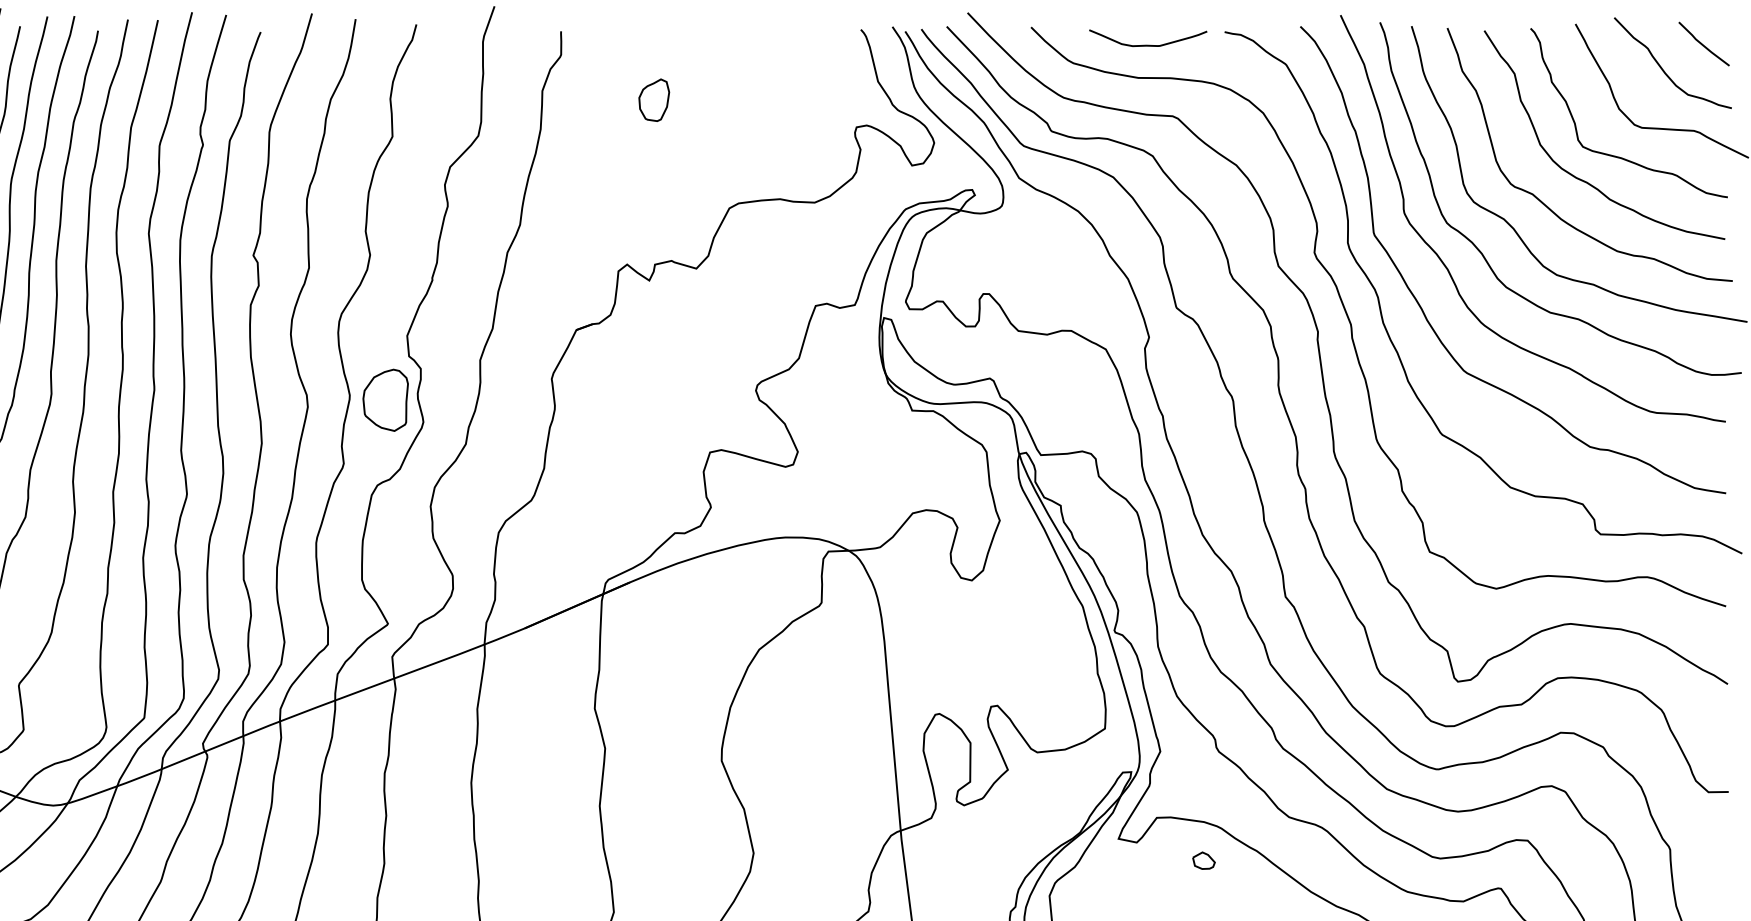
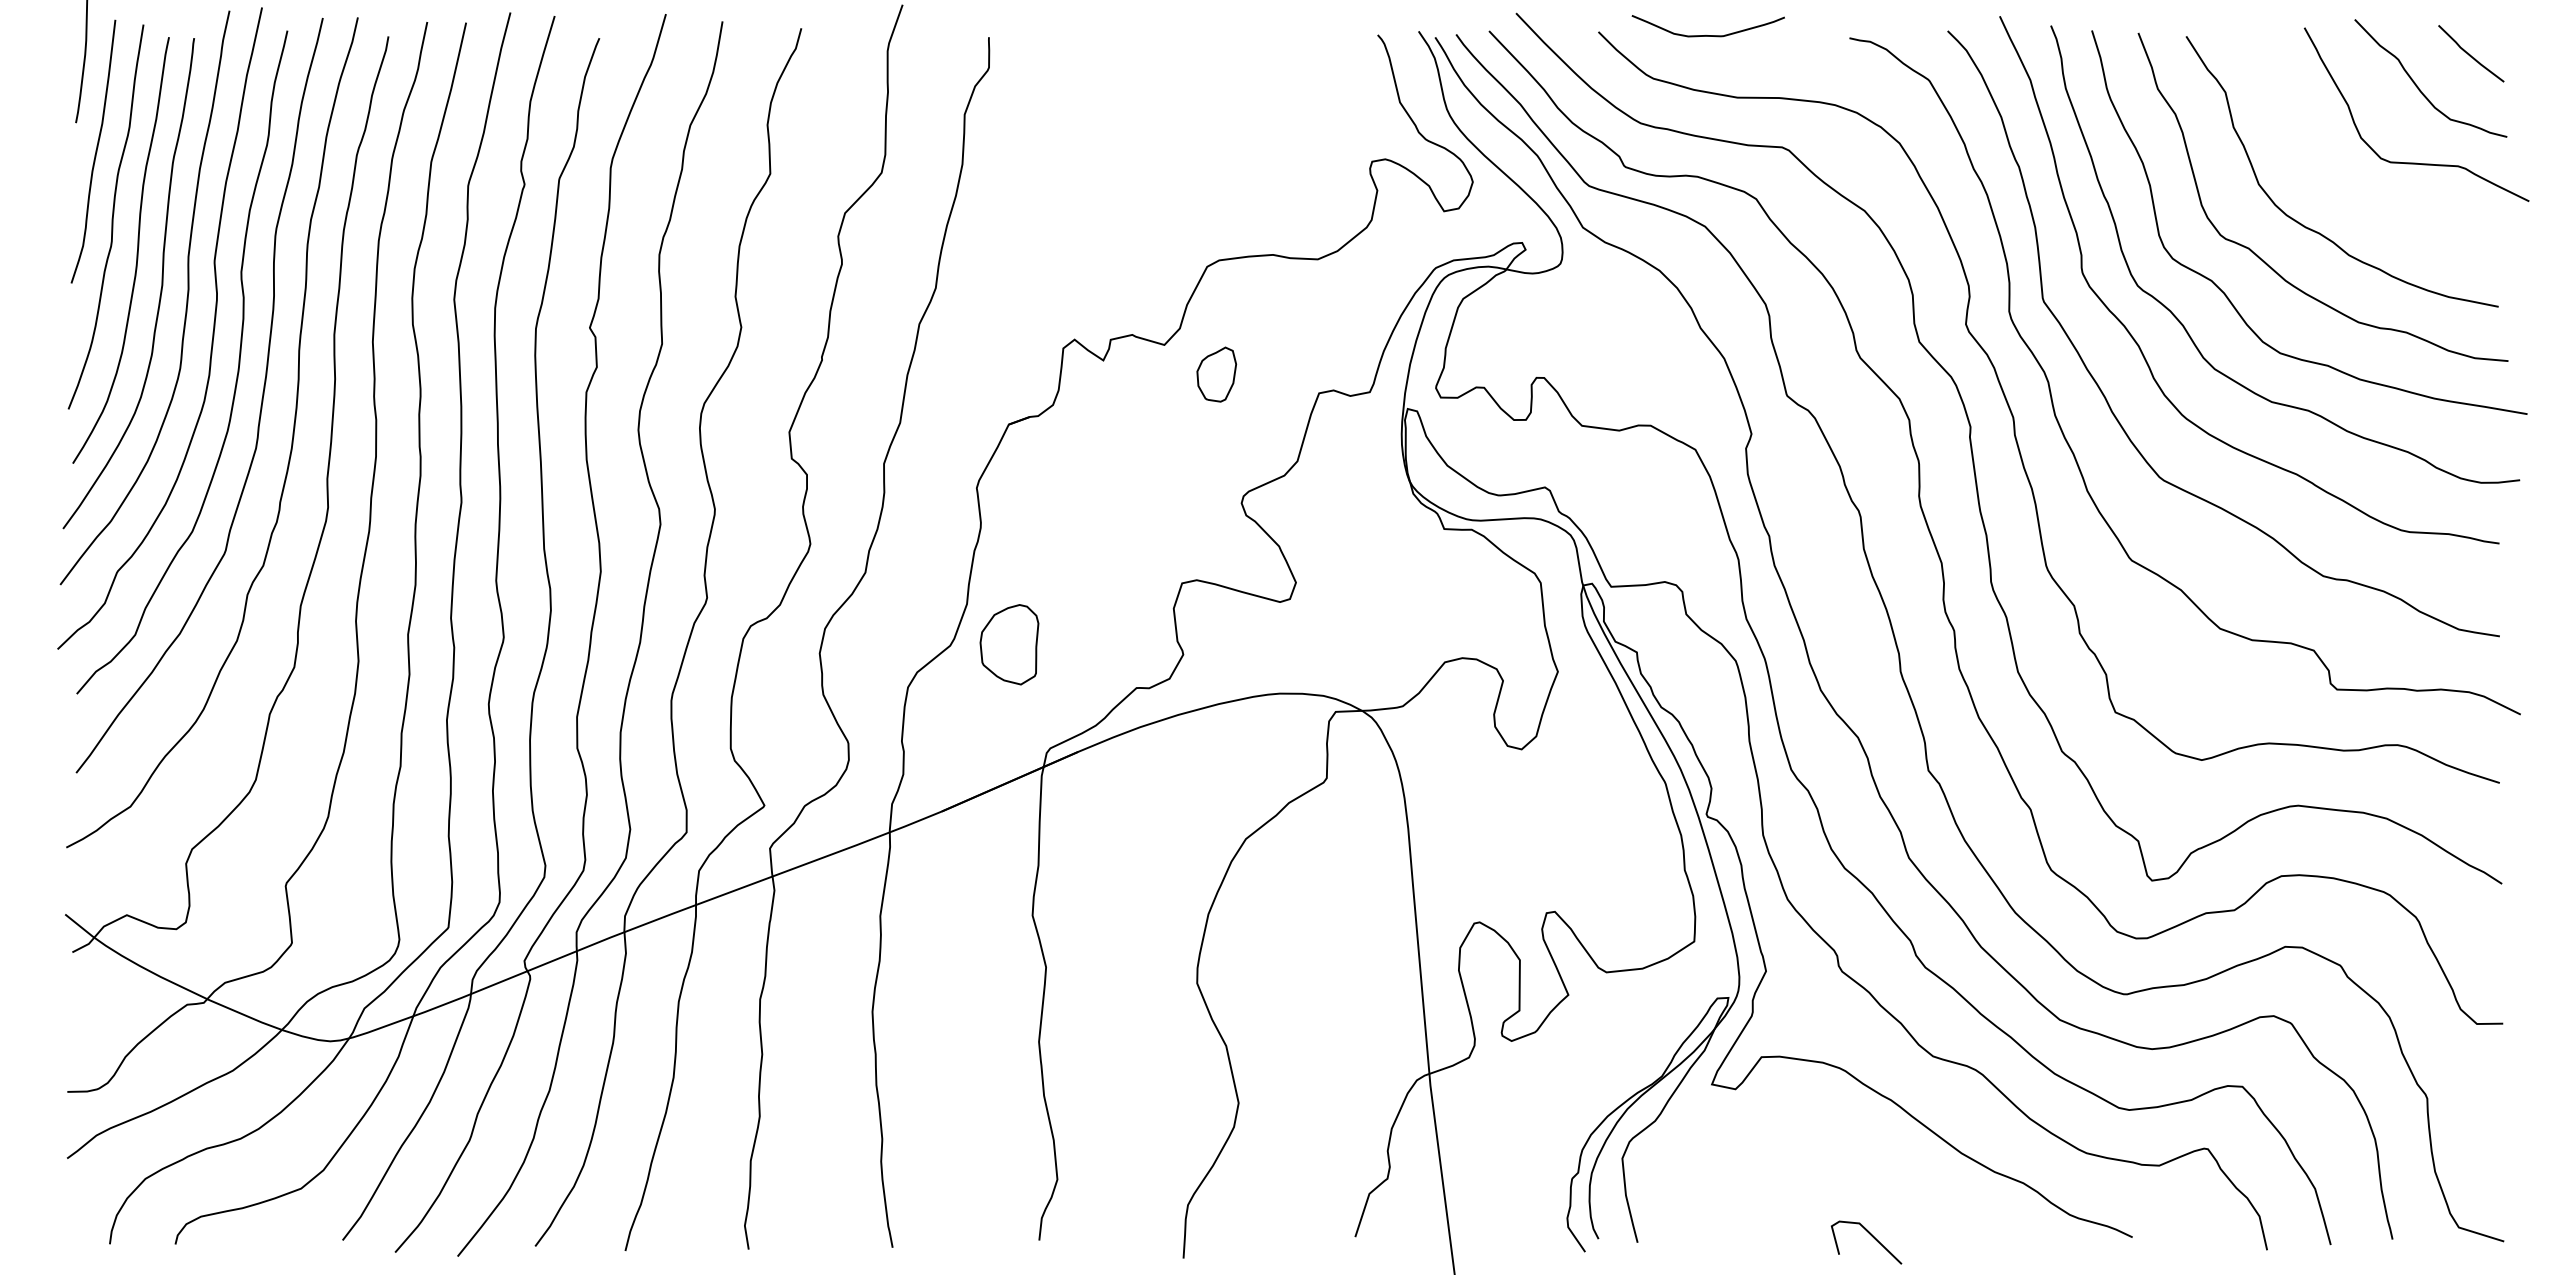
curve: (1147, 45) -> (1707, 35), moved
part: (654, 100) -> (1216, 374), moved
curve: (1617, 156) -> (2359, 199), removed
part: (385, 400) -> (1009, 644), moved
part: (1203, 860) -> (1822, 1112), removed

